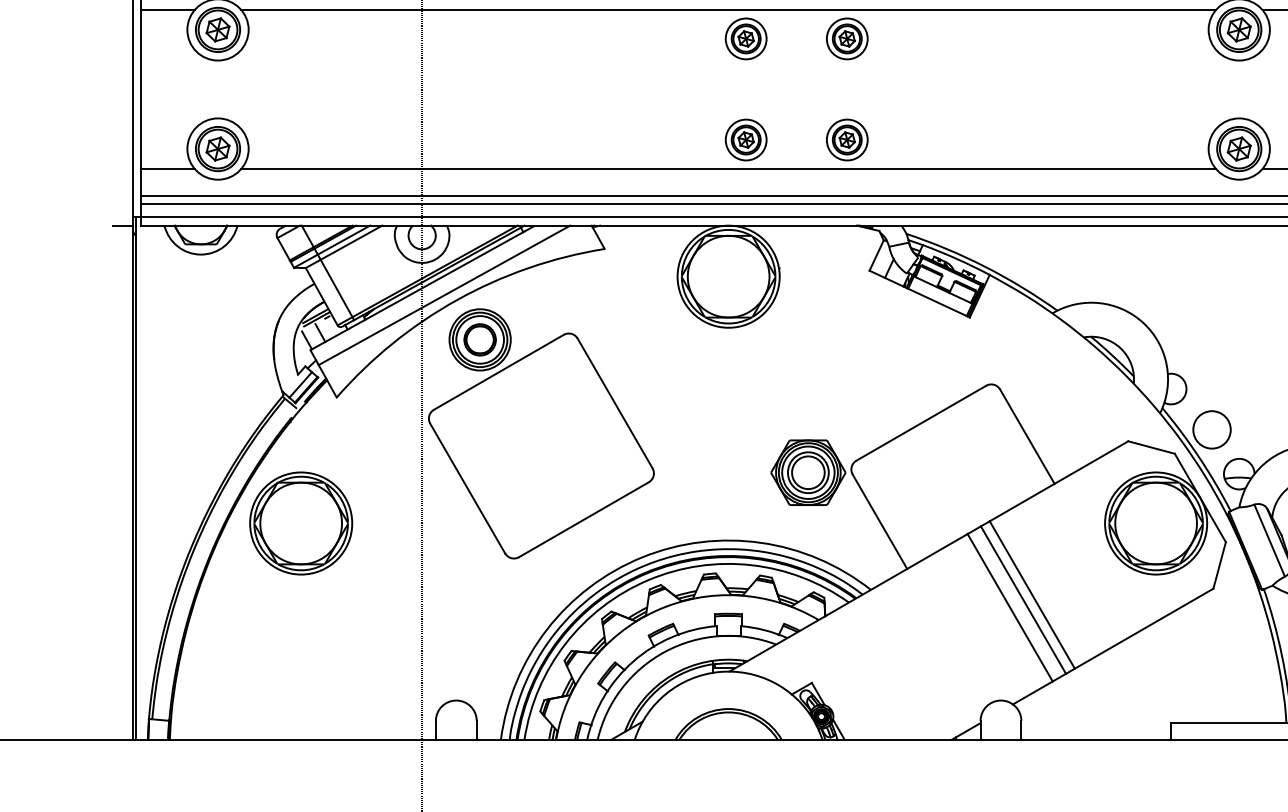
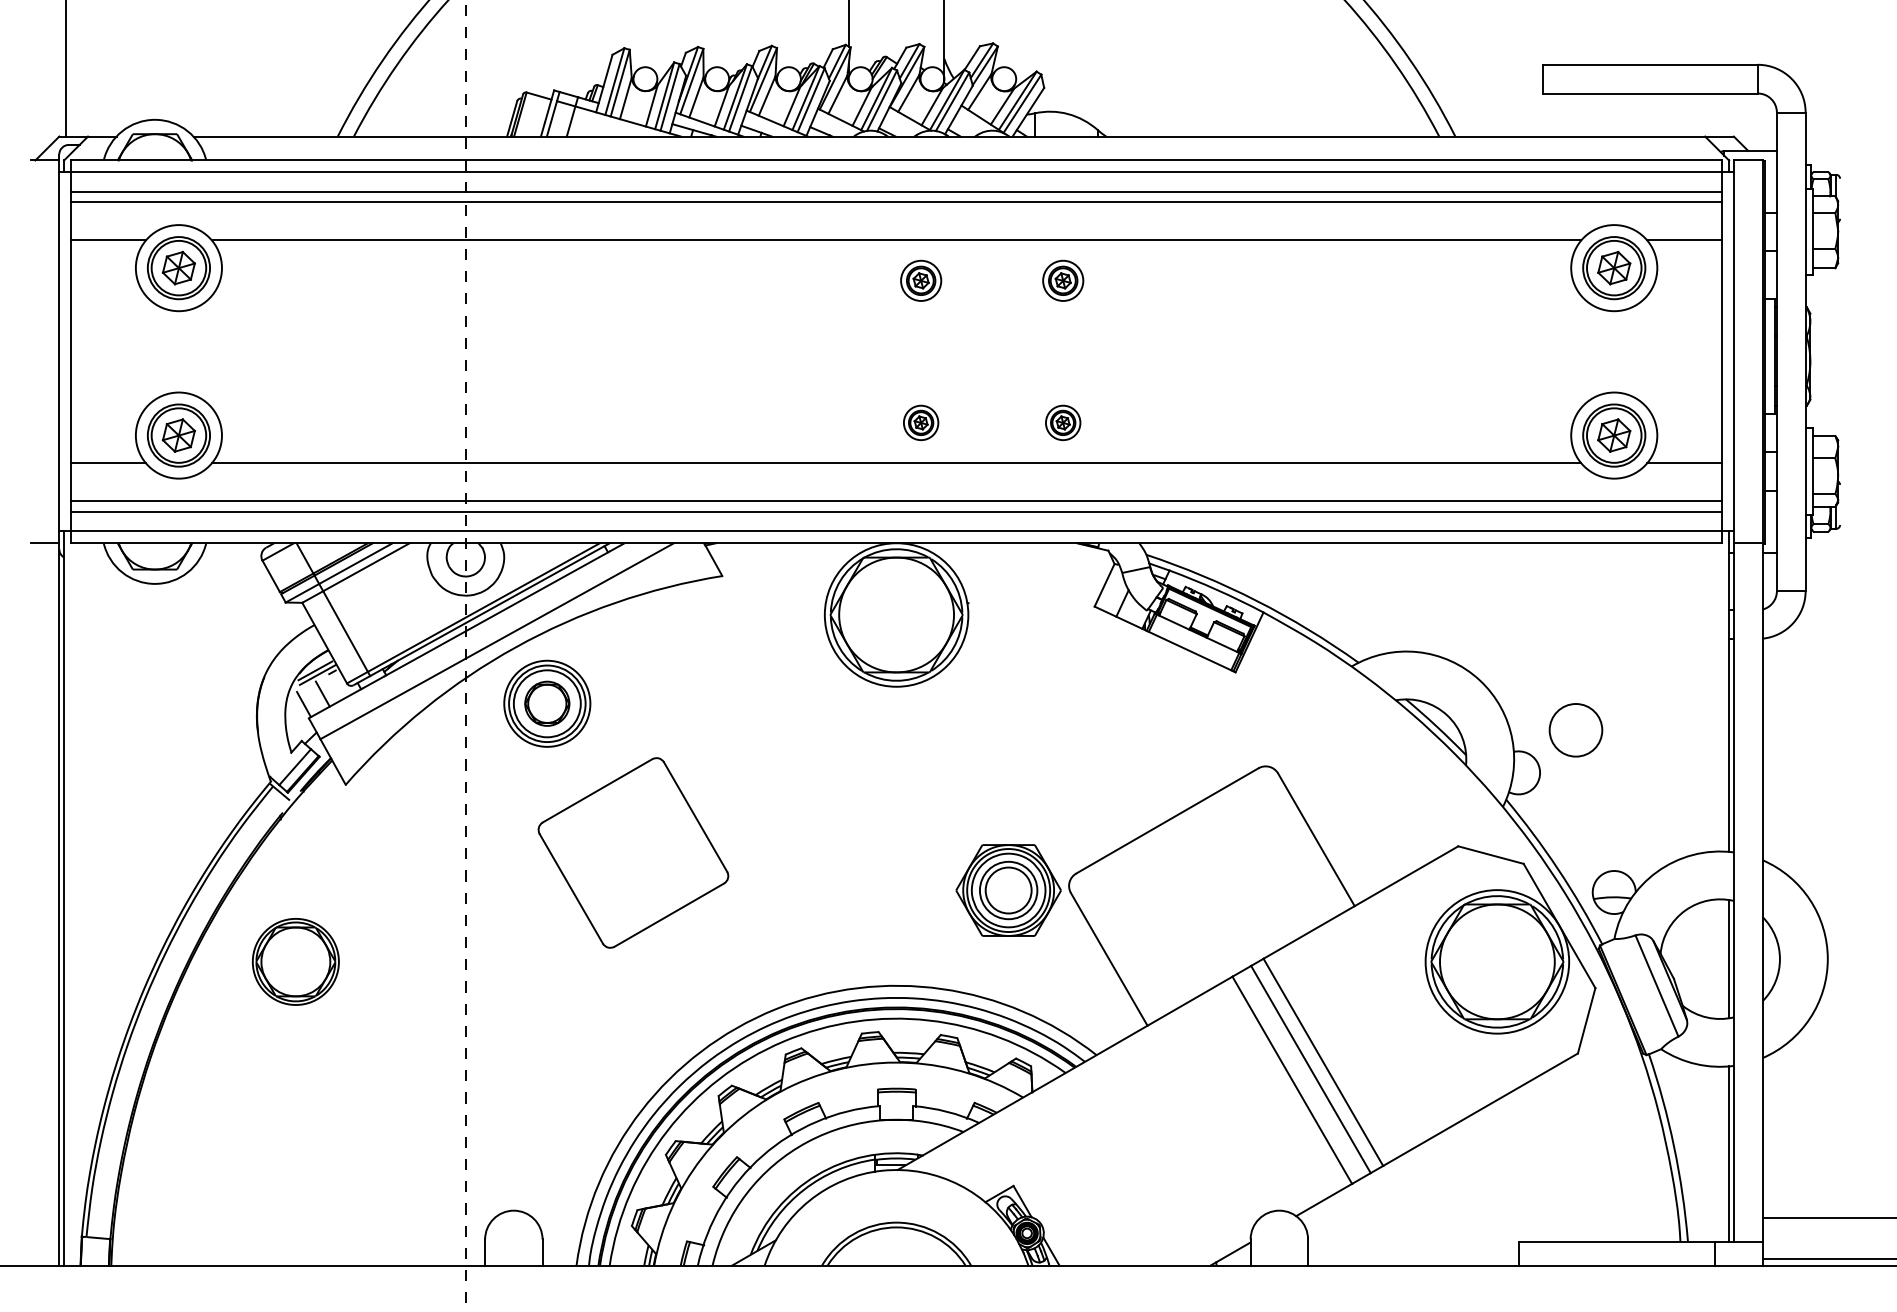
part: (745, 38) -> (920, 280), size x0.7
part: (846, 38) -> (1062, 280), size x0.7
part: (745, 139) -> (920, 422), size x0.6
part: (846, 139) -> (1062, 422), size x0.6
circle: (1211, 430) -> (1575, 730), moved
part: (541, 445) -> (633, 852), size x0.6
part: (300, 523) -> (295, 961), size x0.6

